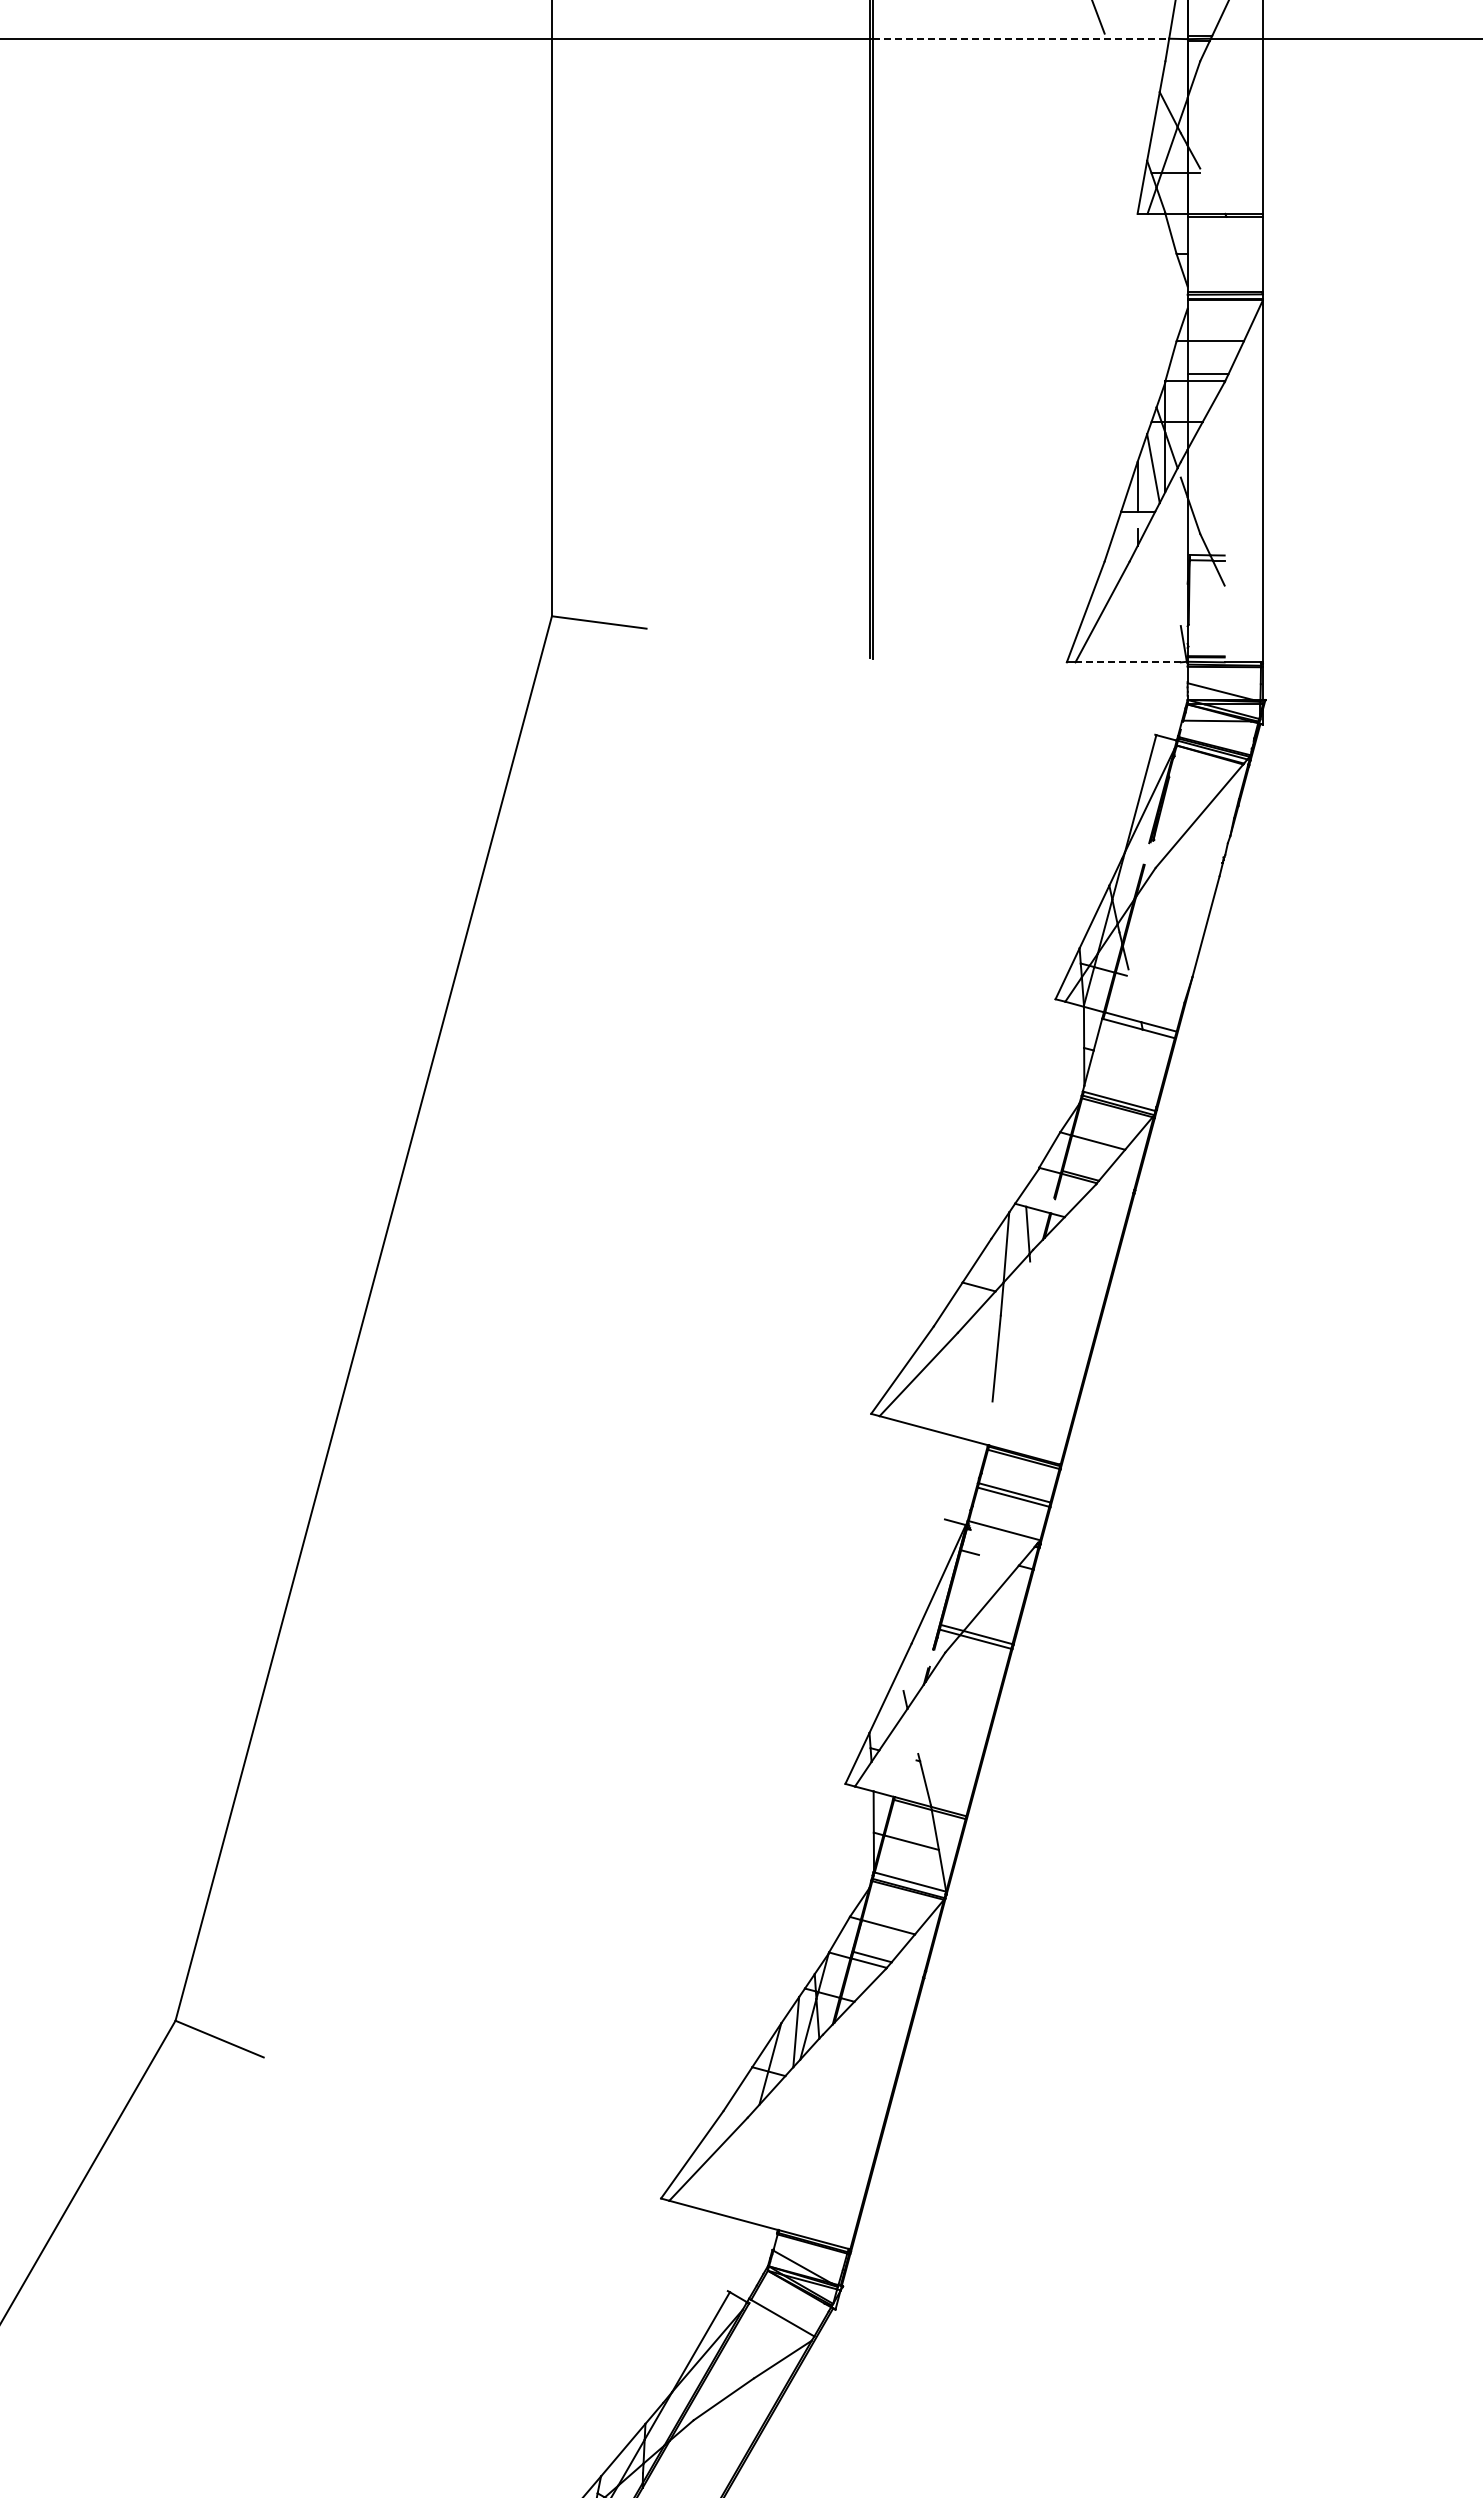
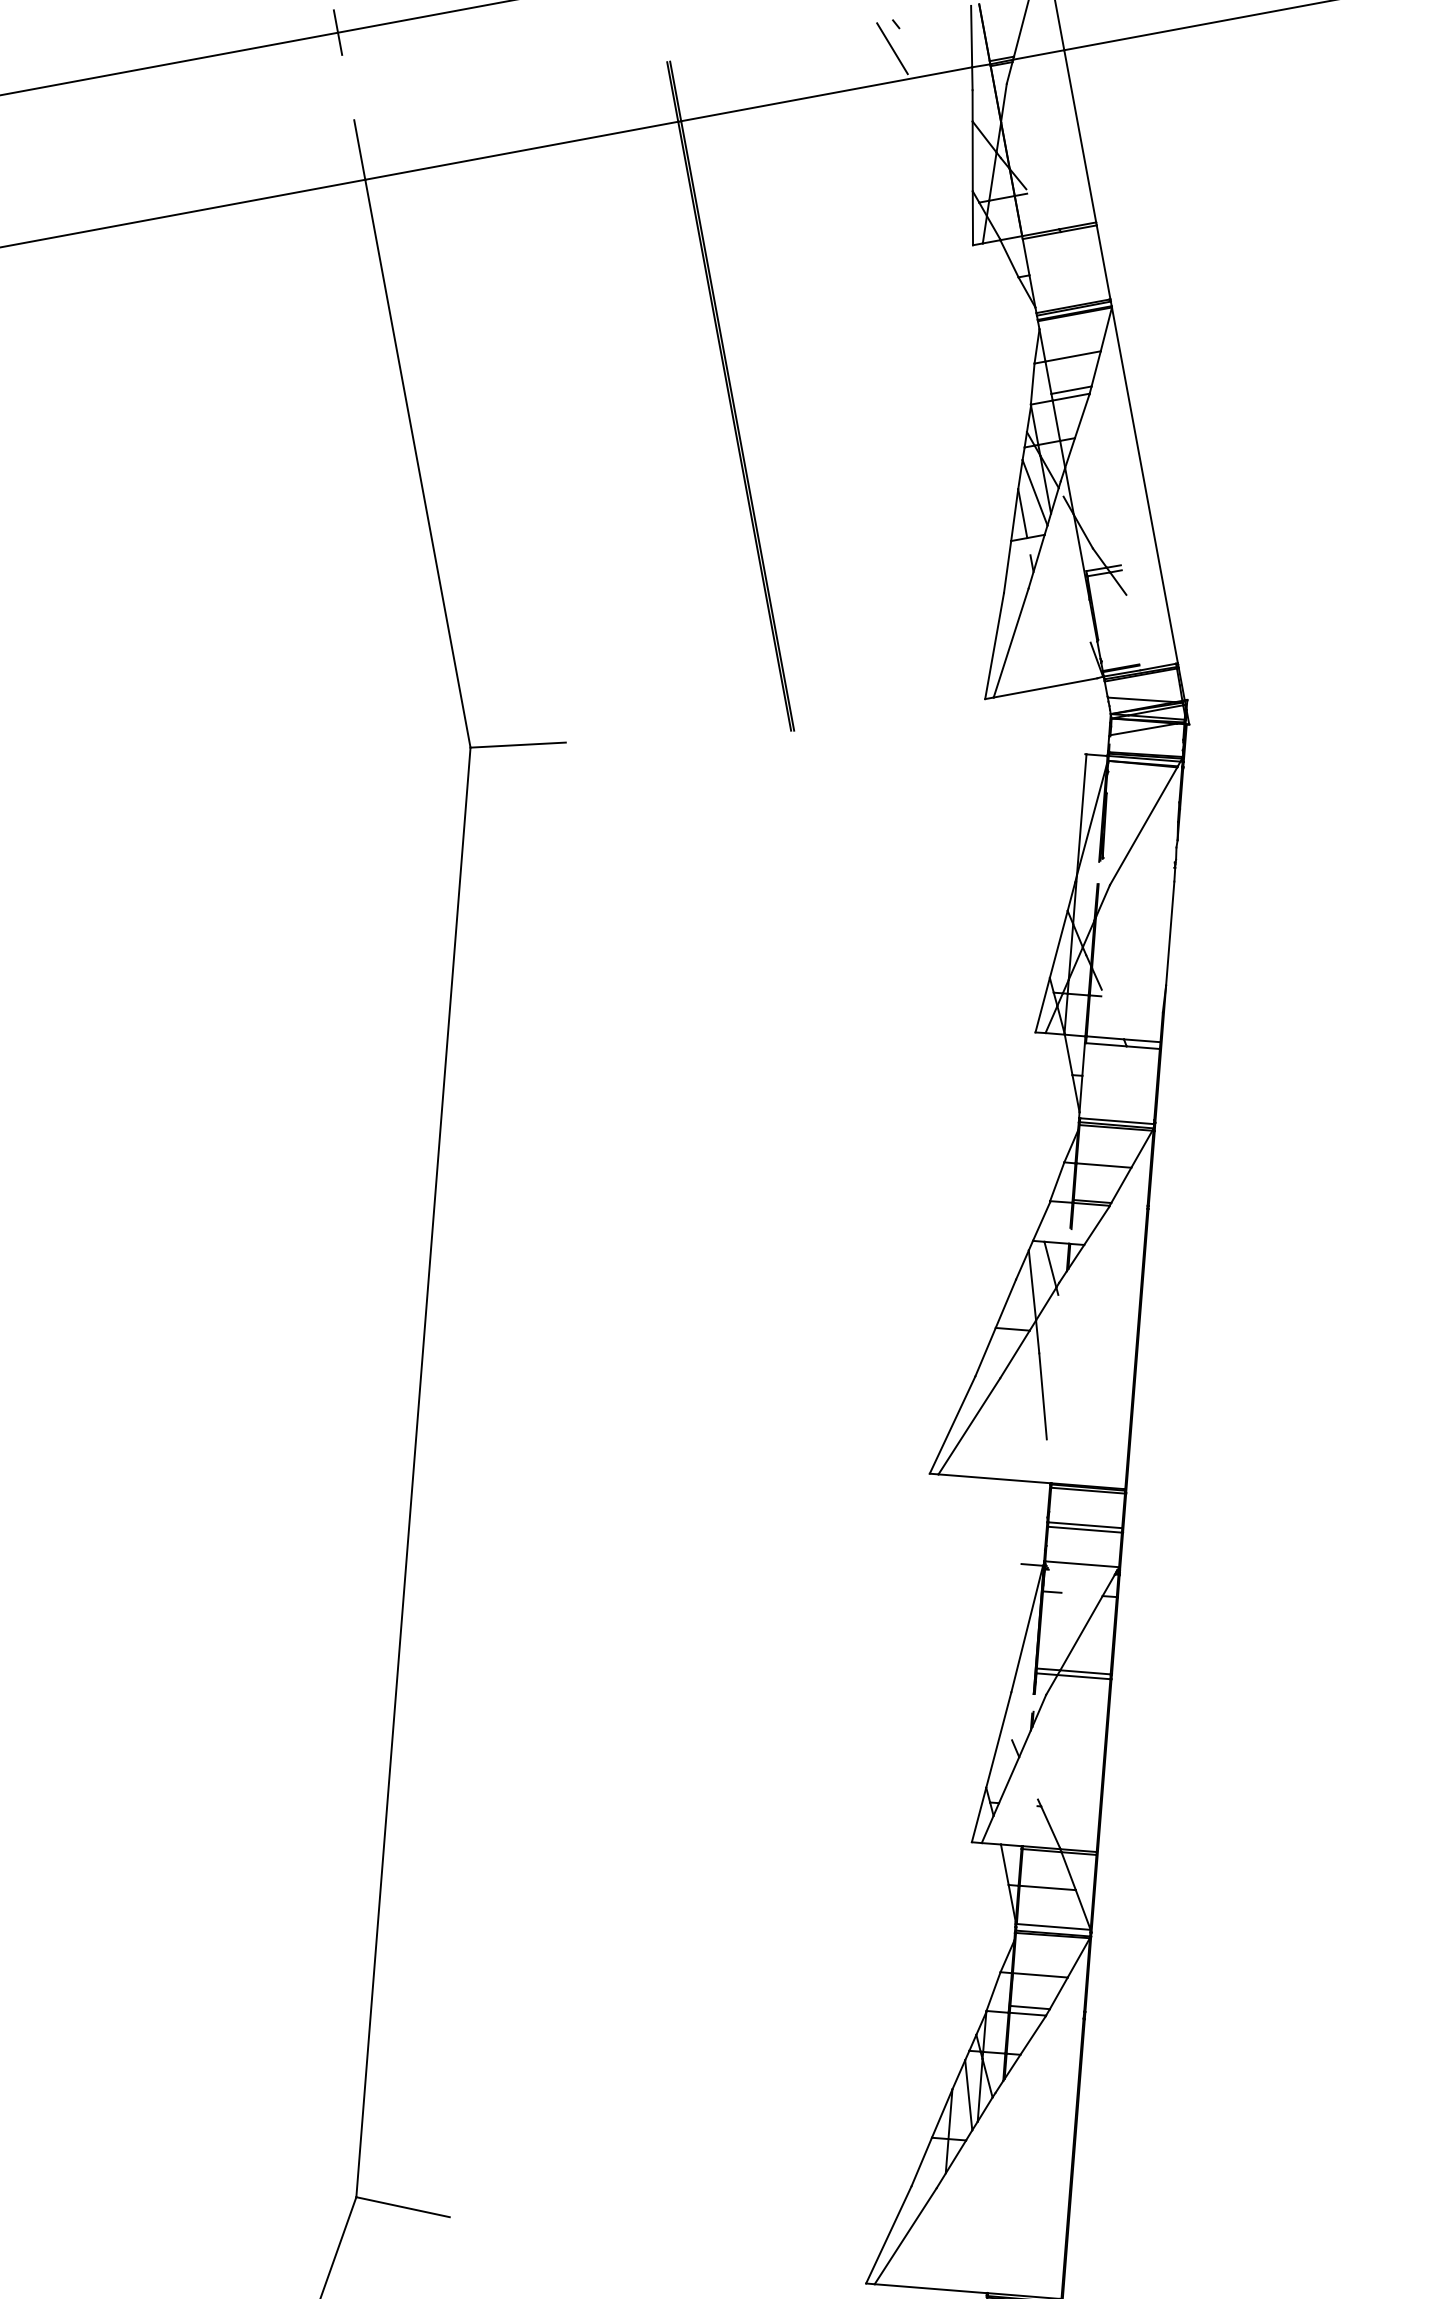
line: (1021, 38) -> (826, 93), dashed -> solid
line: (1128, 662) -> (1045, 688), dashed -> solid

